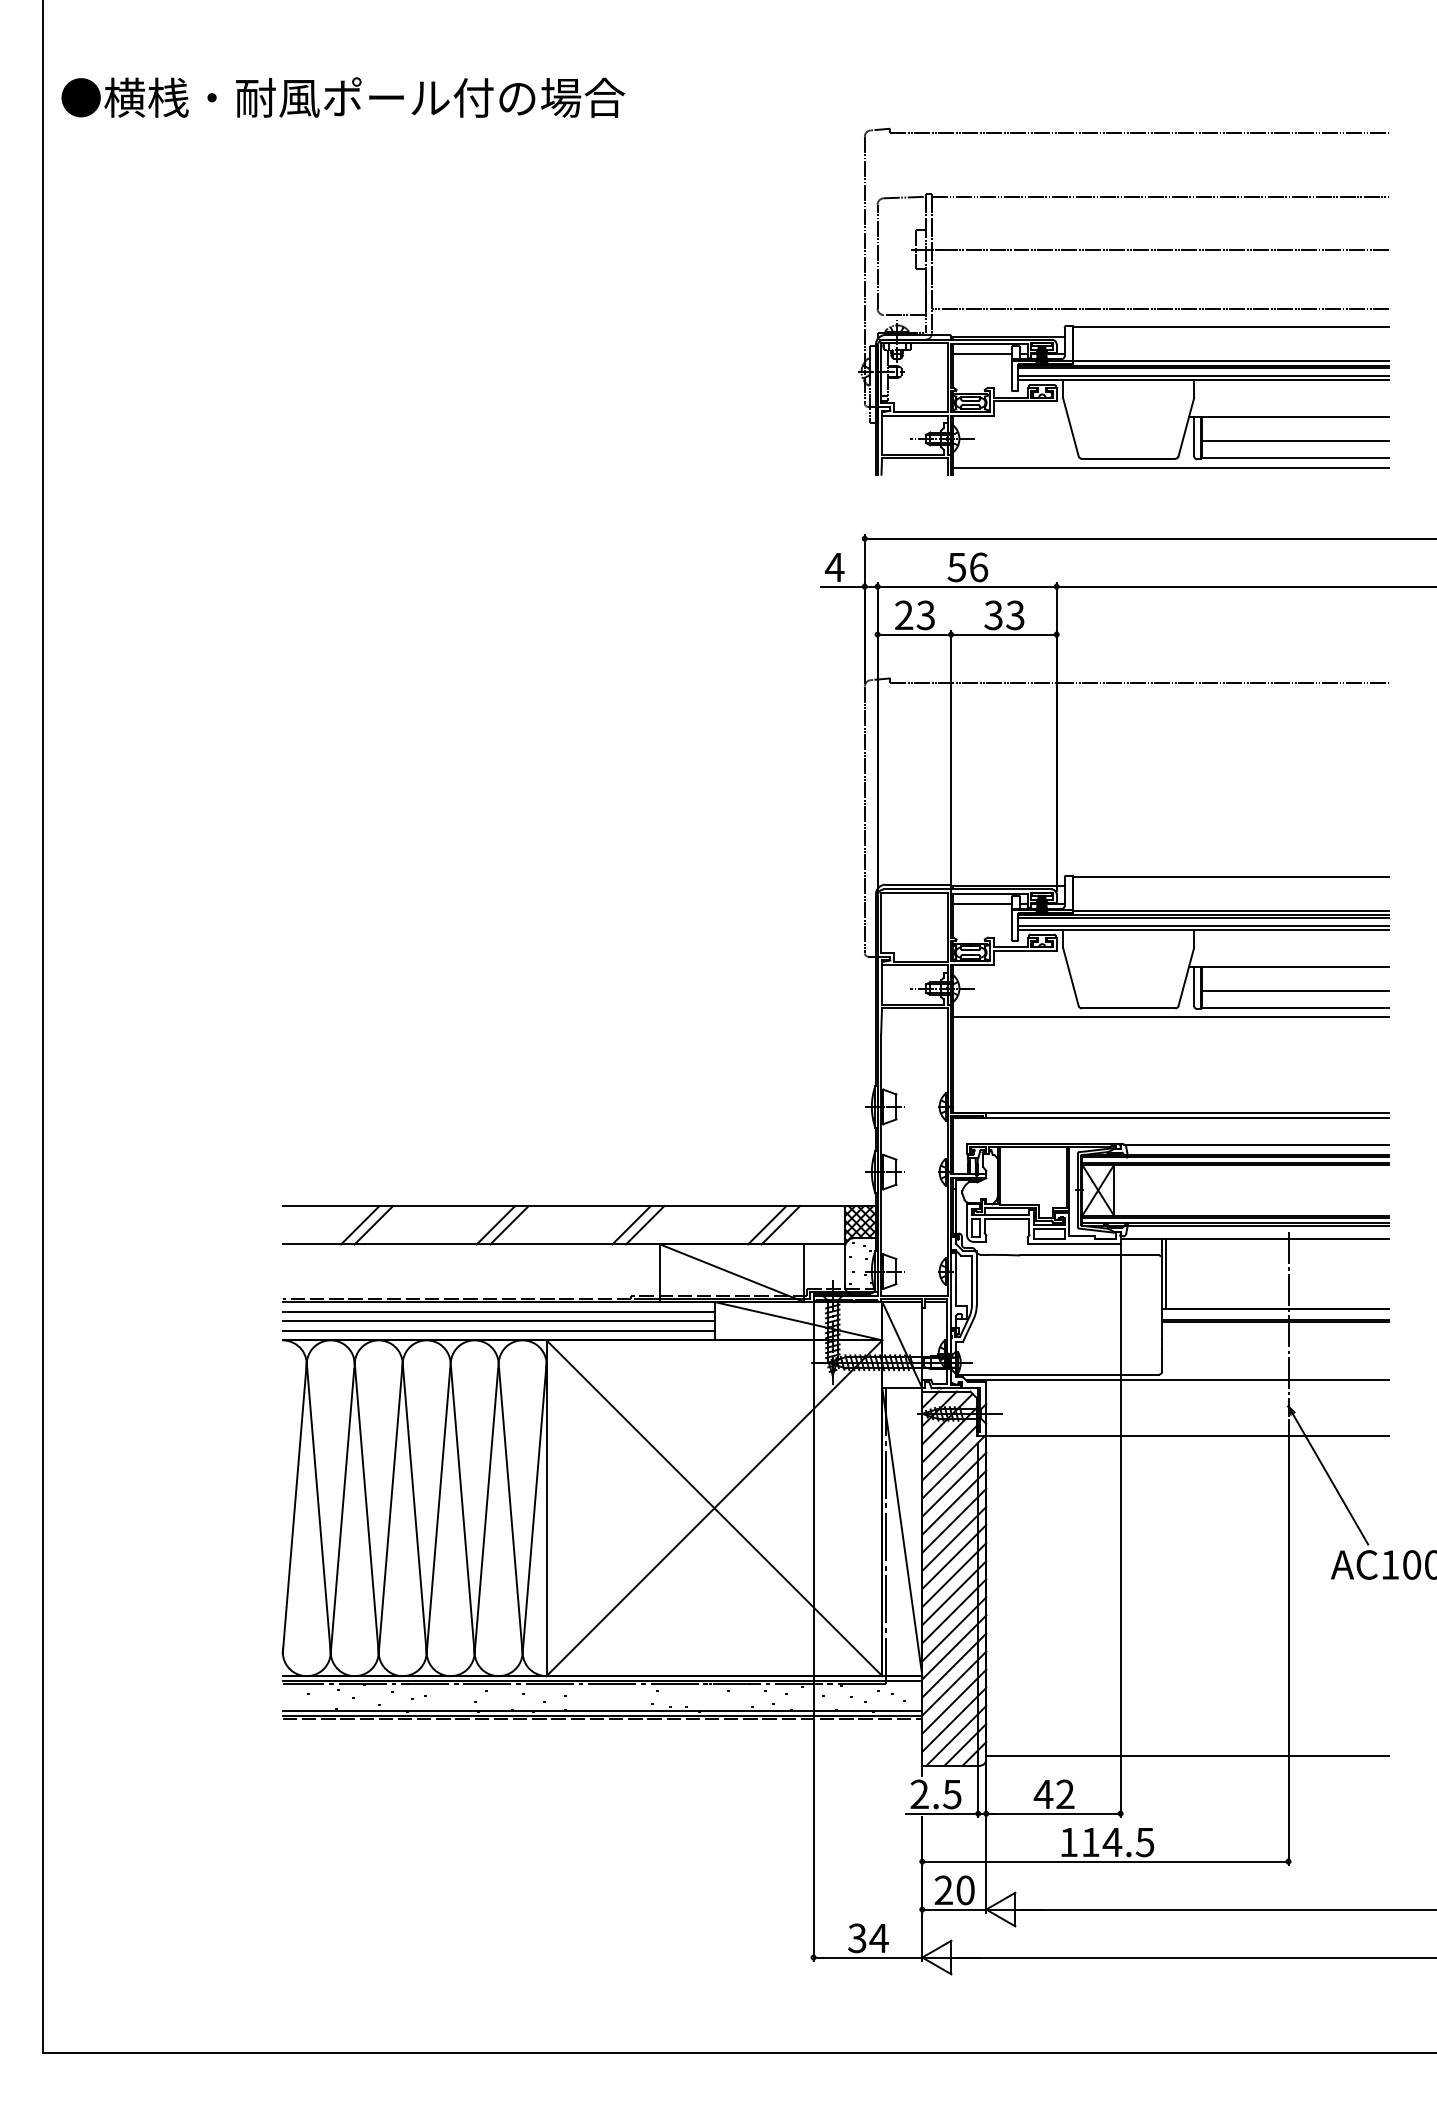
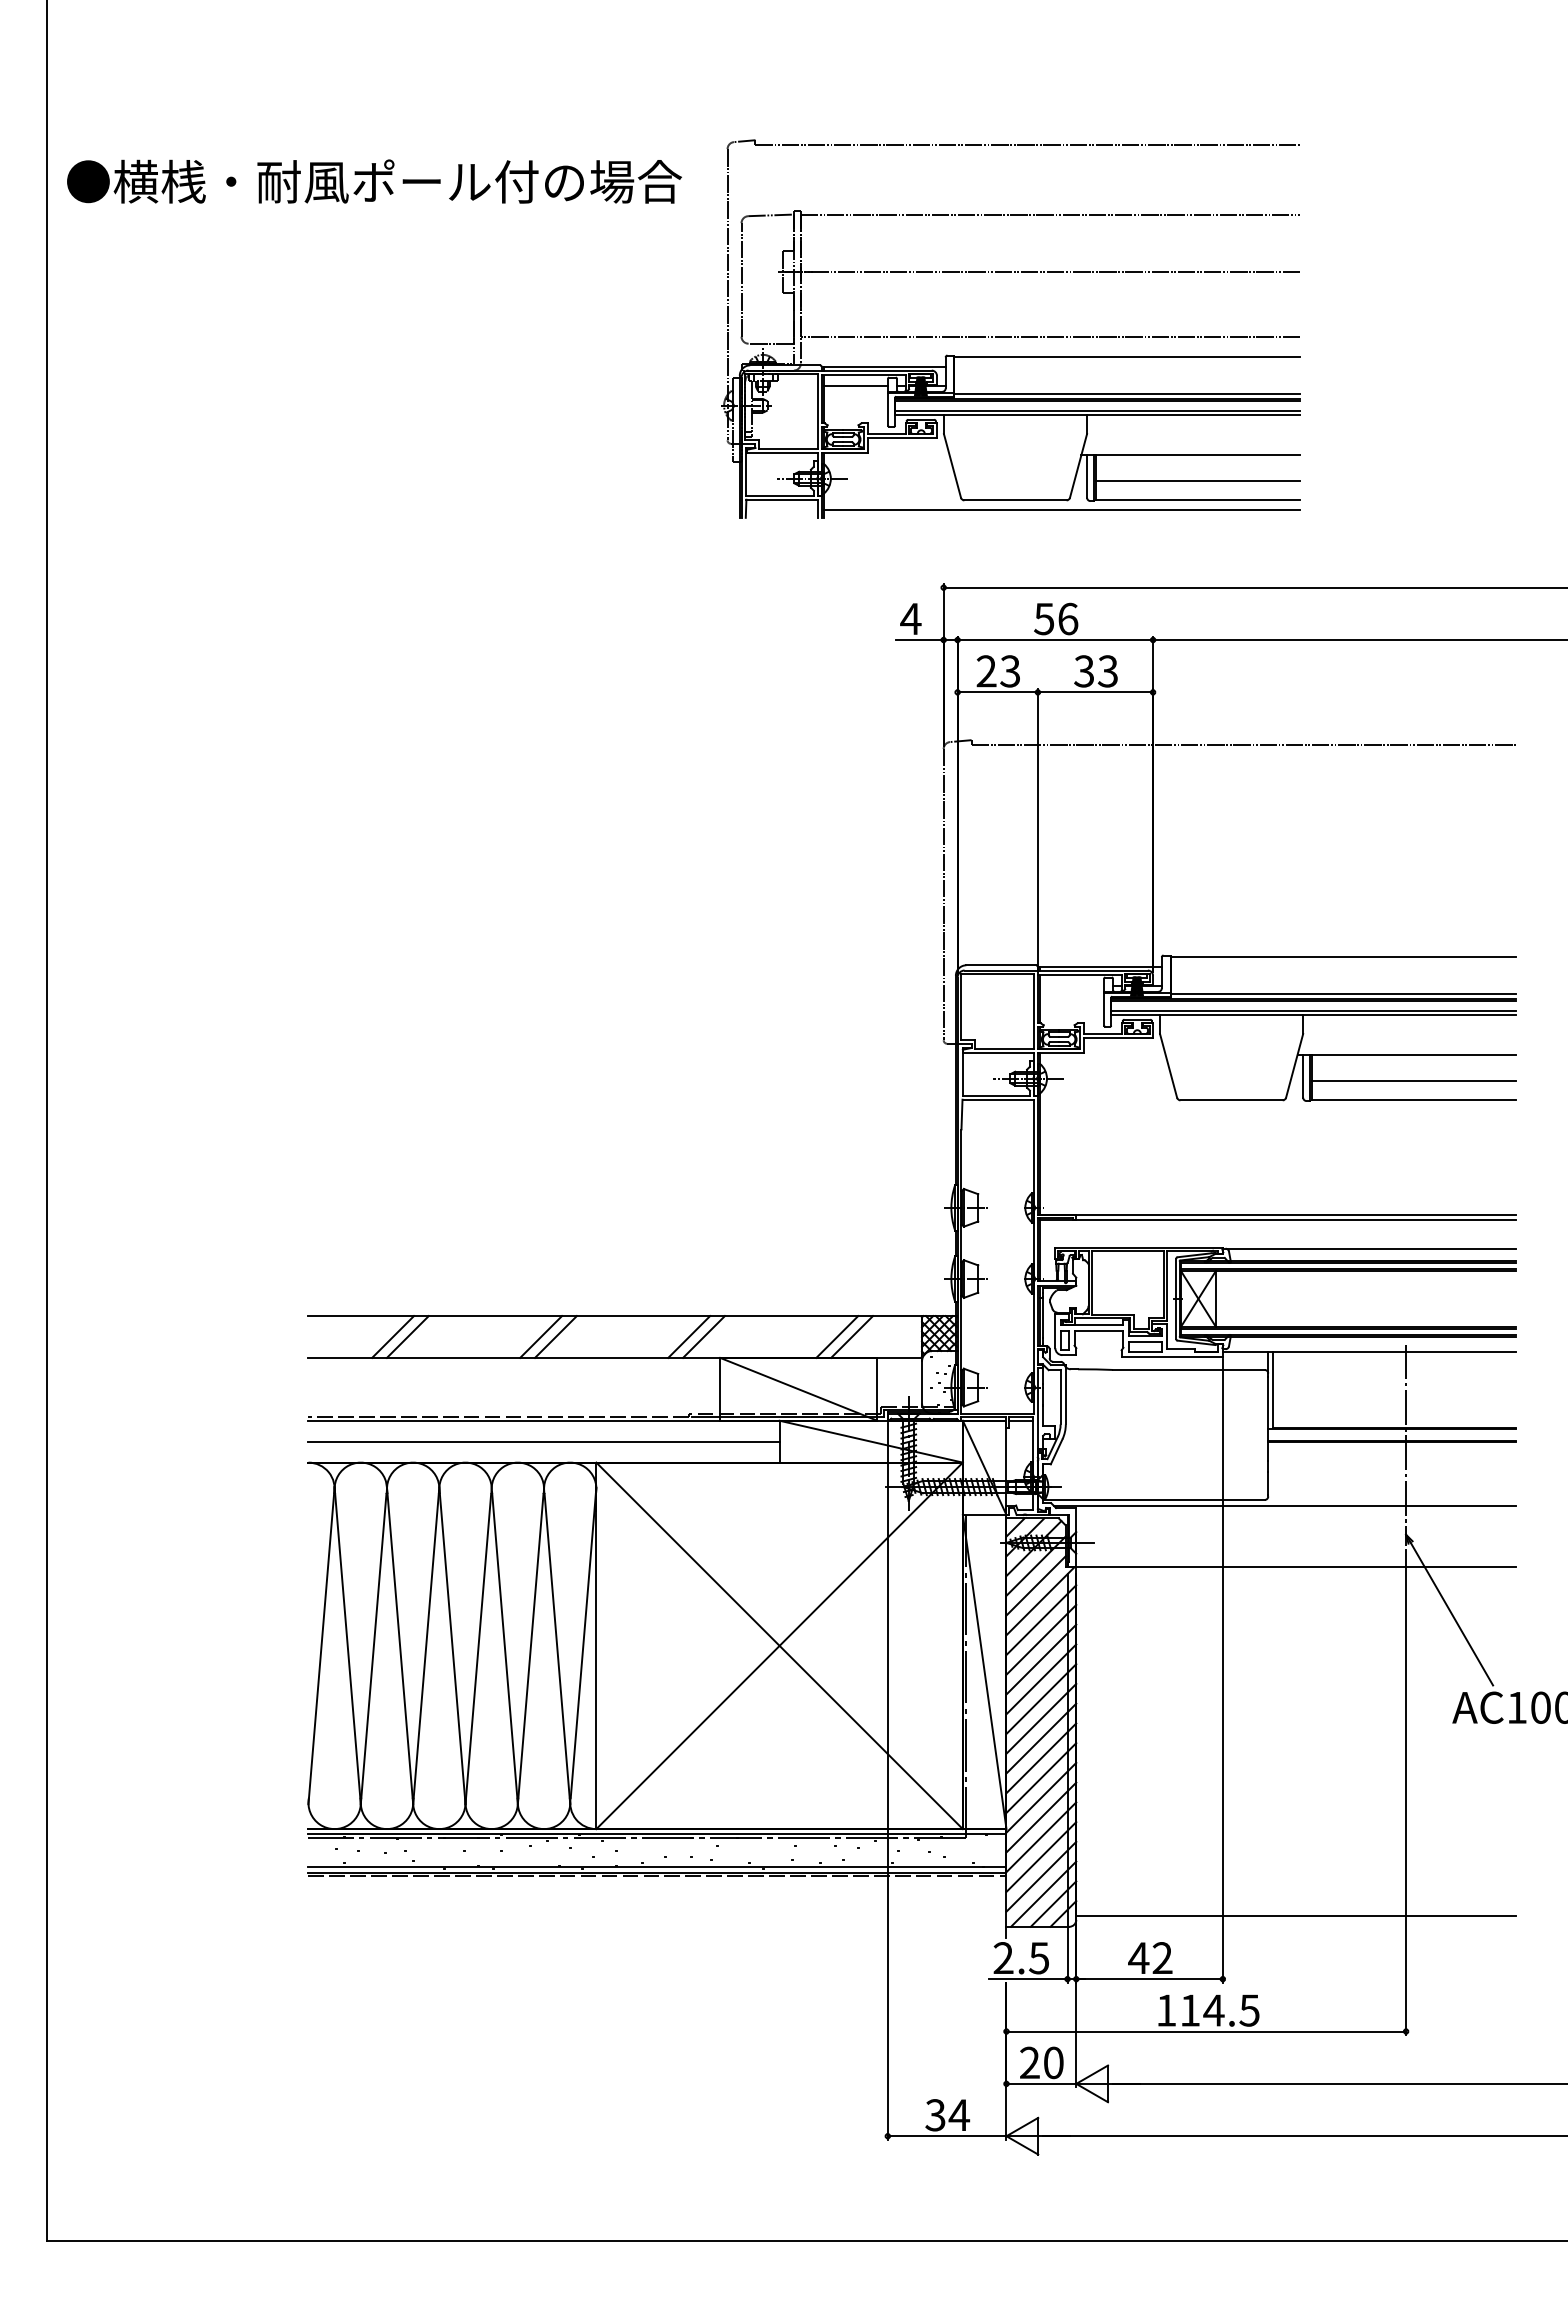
text: (343, 97) -> (374, 181), moved
part: (1123, 308) -> (1009, 336), moved
line: (981, 903) -> (1071, 985), removed
line: (1170, 1017) -> (1277, 1110), removed
line: (498, 1311) -> (543, 1431), removed
line: (498, 1330) -> (543, 1451), removed

